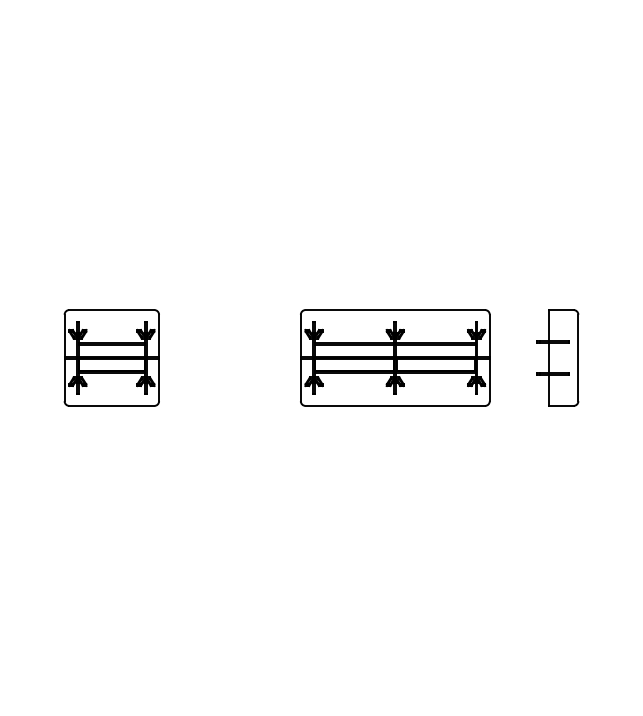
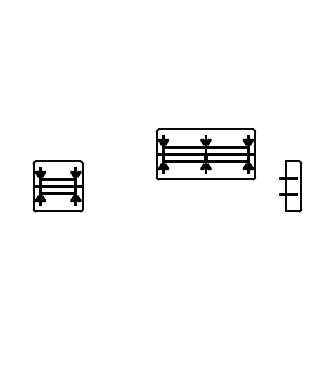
part: (394, 358) -> (205, 154), moved

